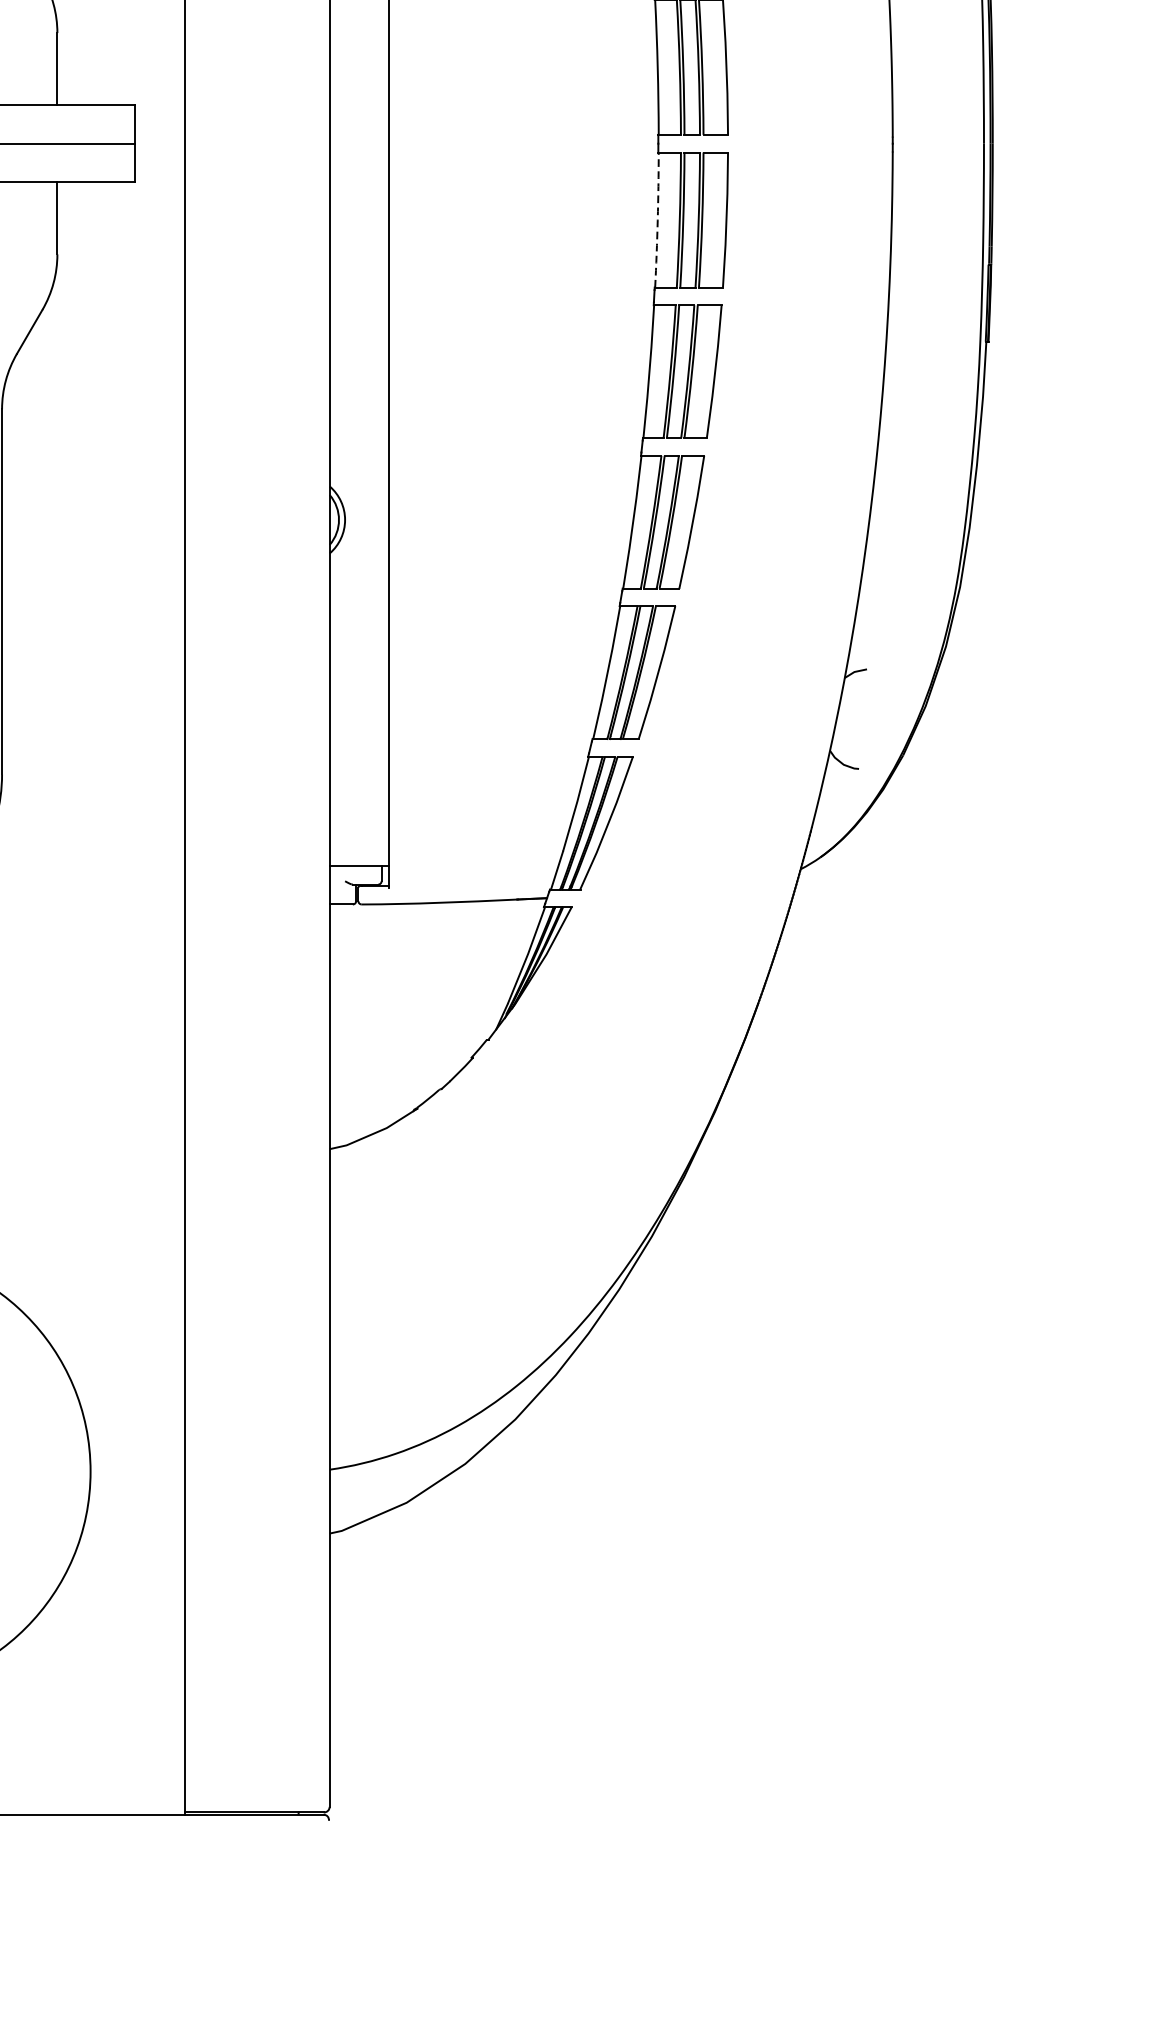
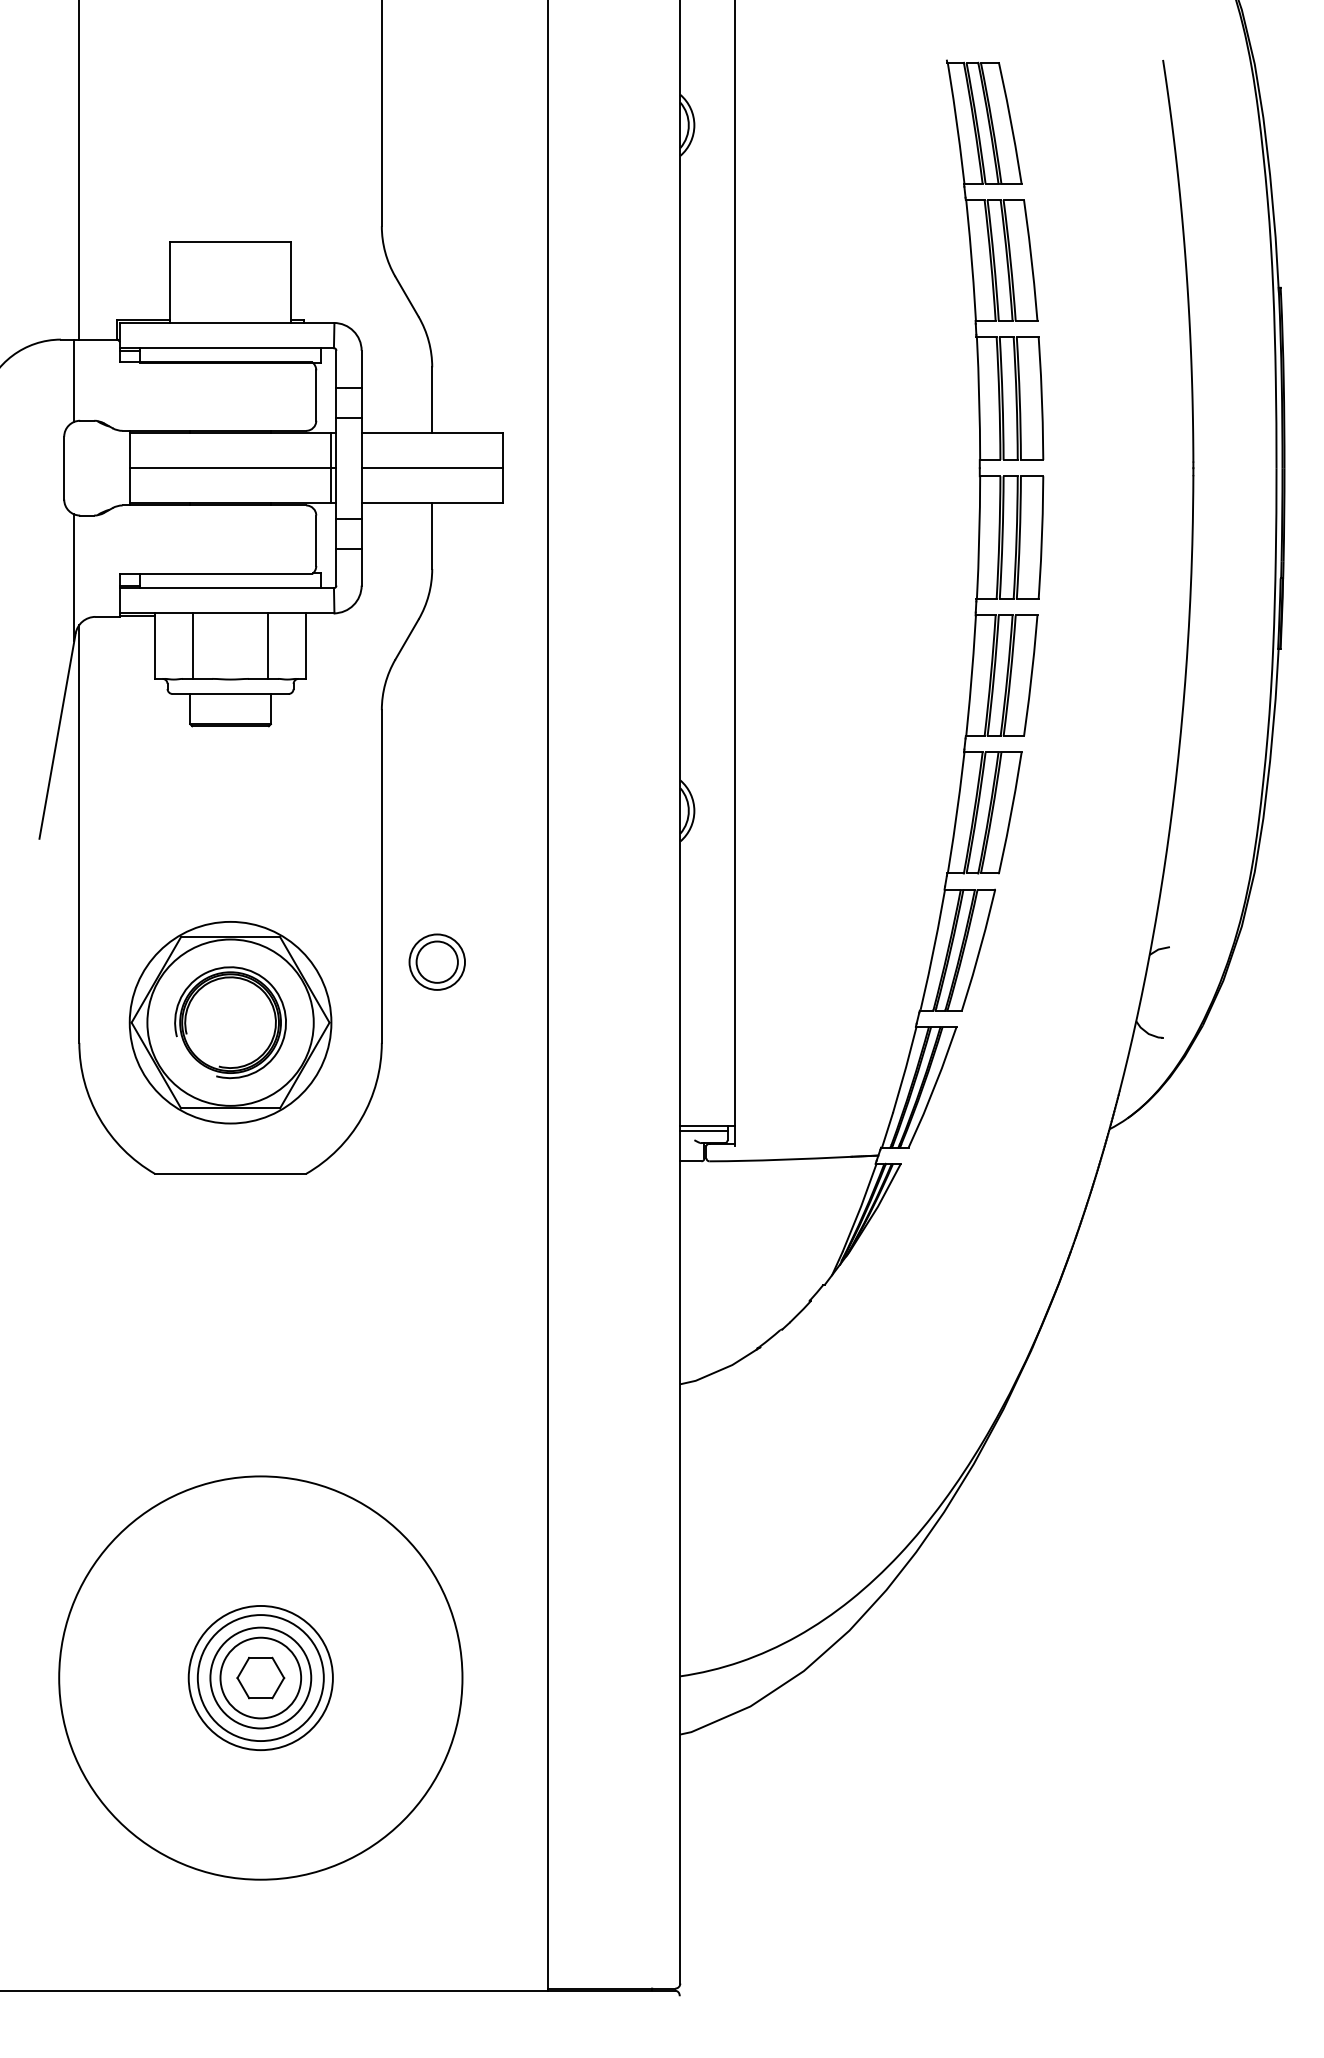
arc: (658, 219) -> (979, 537), dashed -> solid
part: (62, 685) -> (436, 961), added
line: (355, 871) -> (703, 1131), added

